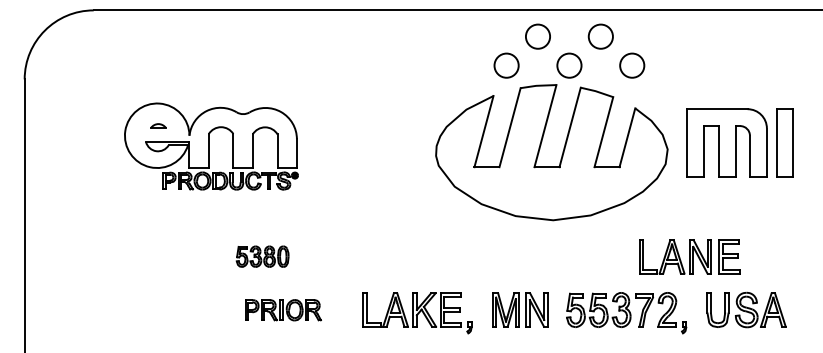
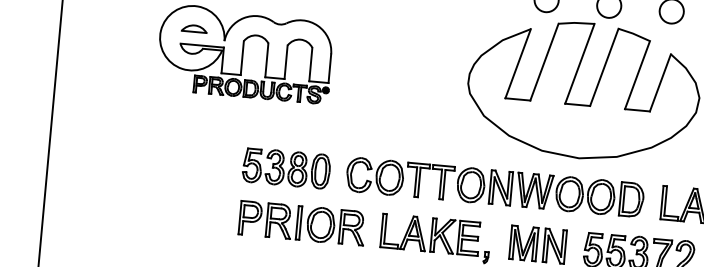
part: (158, 125) -> (194, 28), size x1.67
part: (262, 256) -> (286, 168), size x1.67
part: (471, 256) -> (494, 186), added
part: (283, 310) -> (302, 223), size x1.67

